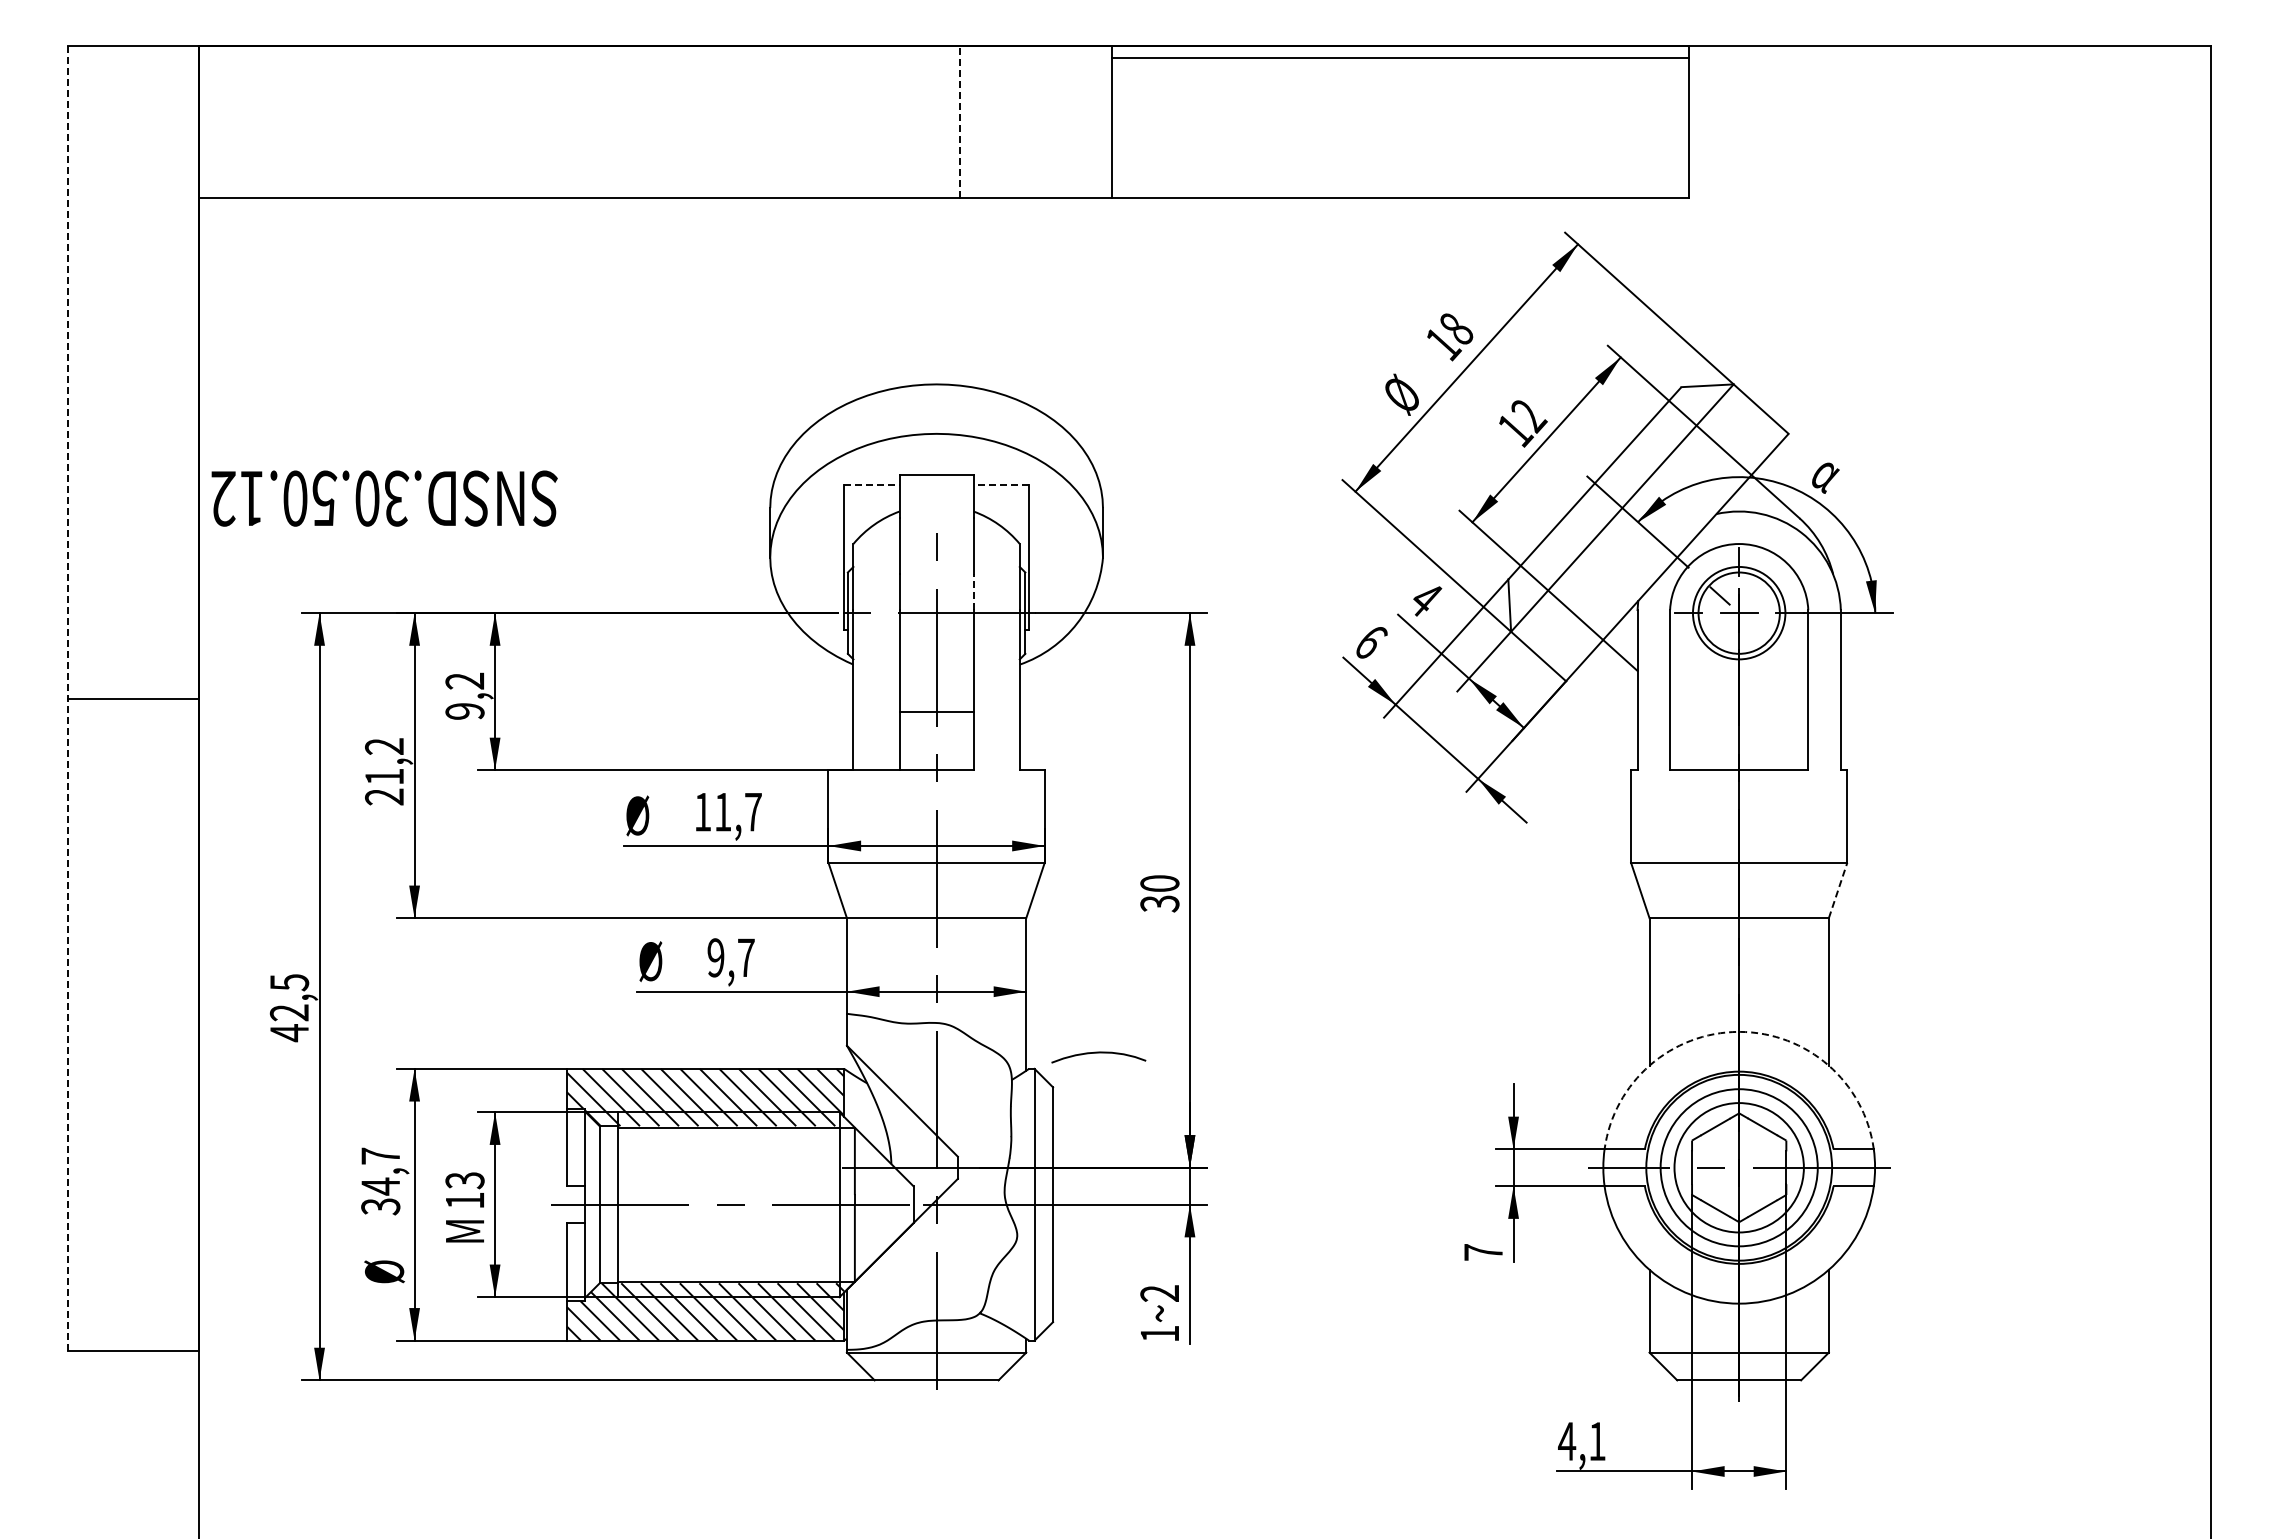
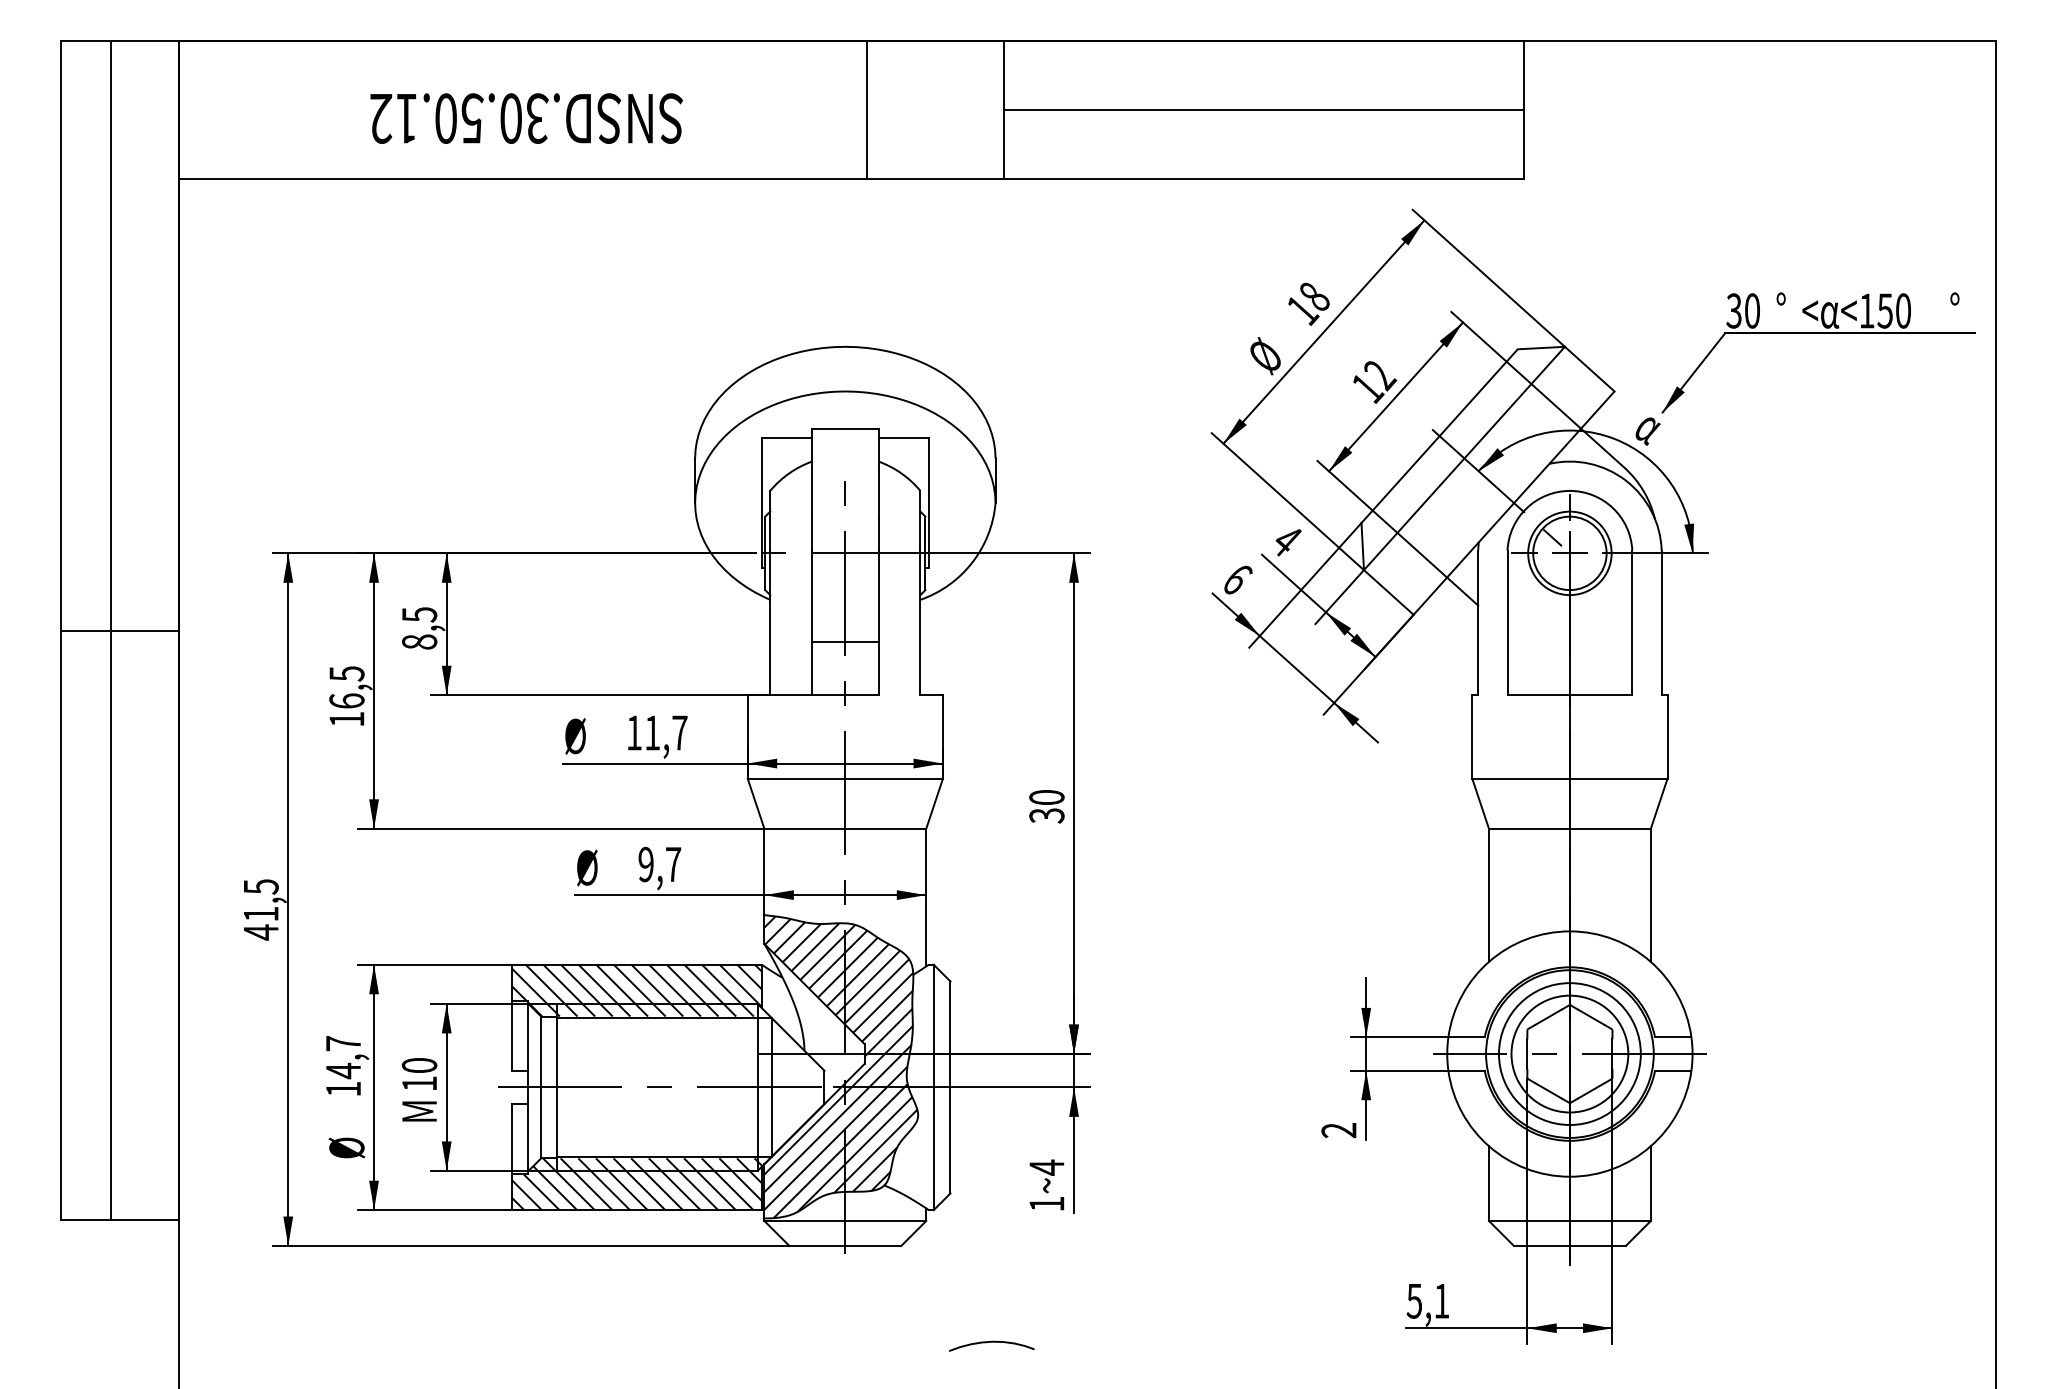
line: (1400, 58) -> (1264, 110), moved
line: (960, 121) -> (866, 109), dashed -> solid
part: (2014, 370) -> (1818, 334), added
line: (871, 485) -> (786, 438), dashed -> solid
line: (1001, 485) -> (903, 438), dashed -> solid
text: (384, 498) -> (526, 118), moved
line: (973, 592) -> (878, 534), dashed -> solid
text: (464, 695) -> (419, 627), 9,2 -> 8,5
line: (122, 698) -> (110, 630), added
line: (68, 699) -> (61, 631), dashed -> solid
text: (384, 771) -> (346, 696), 21,2 -> 16,5
line: (1838, 890) -> (1659, 803), dashed -> solid
text: (288, 1012) -> (260, 913), 42,5 -> 41,5
arc: (1739, 1031) -> (1570, 931), dashed -> solid
curve: (1098, 1053) -> (991, 1342), moved
text: (464, 1180) -> (419, 1065), 13 -> 10
hatch: (931, 1182) -> (840, 1067), added
text: (380, 1206) -> (343, 1089), 34,7 -> 14,7
text: (1482, 1252) -> (1338, 1130), 7 -> 2
text: (1159, 1293) -> (1046, 1167), 1~2 -> 1~4
text: (1567, 1441) -> (1414, 1301), 4,1 -> 5,1

